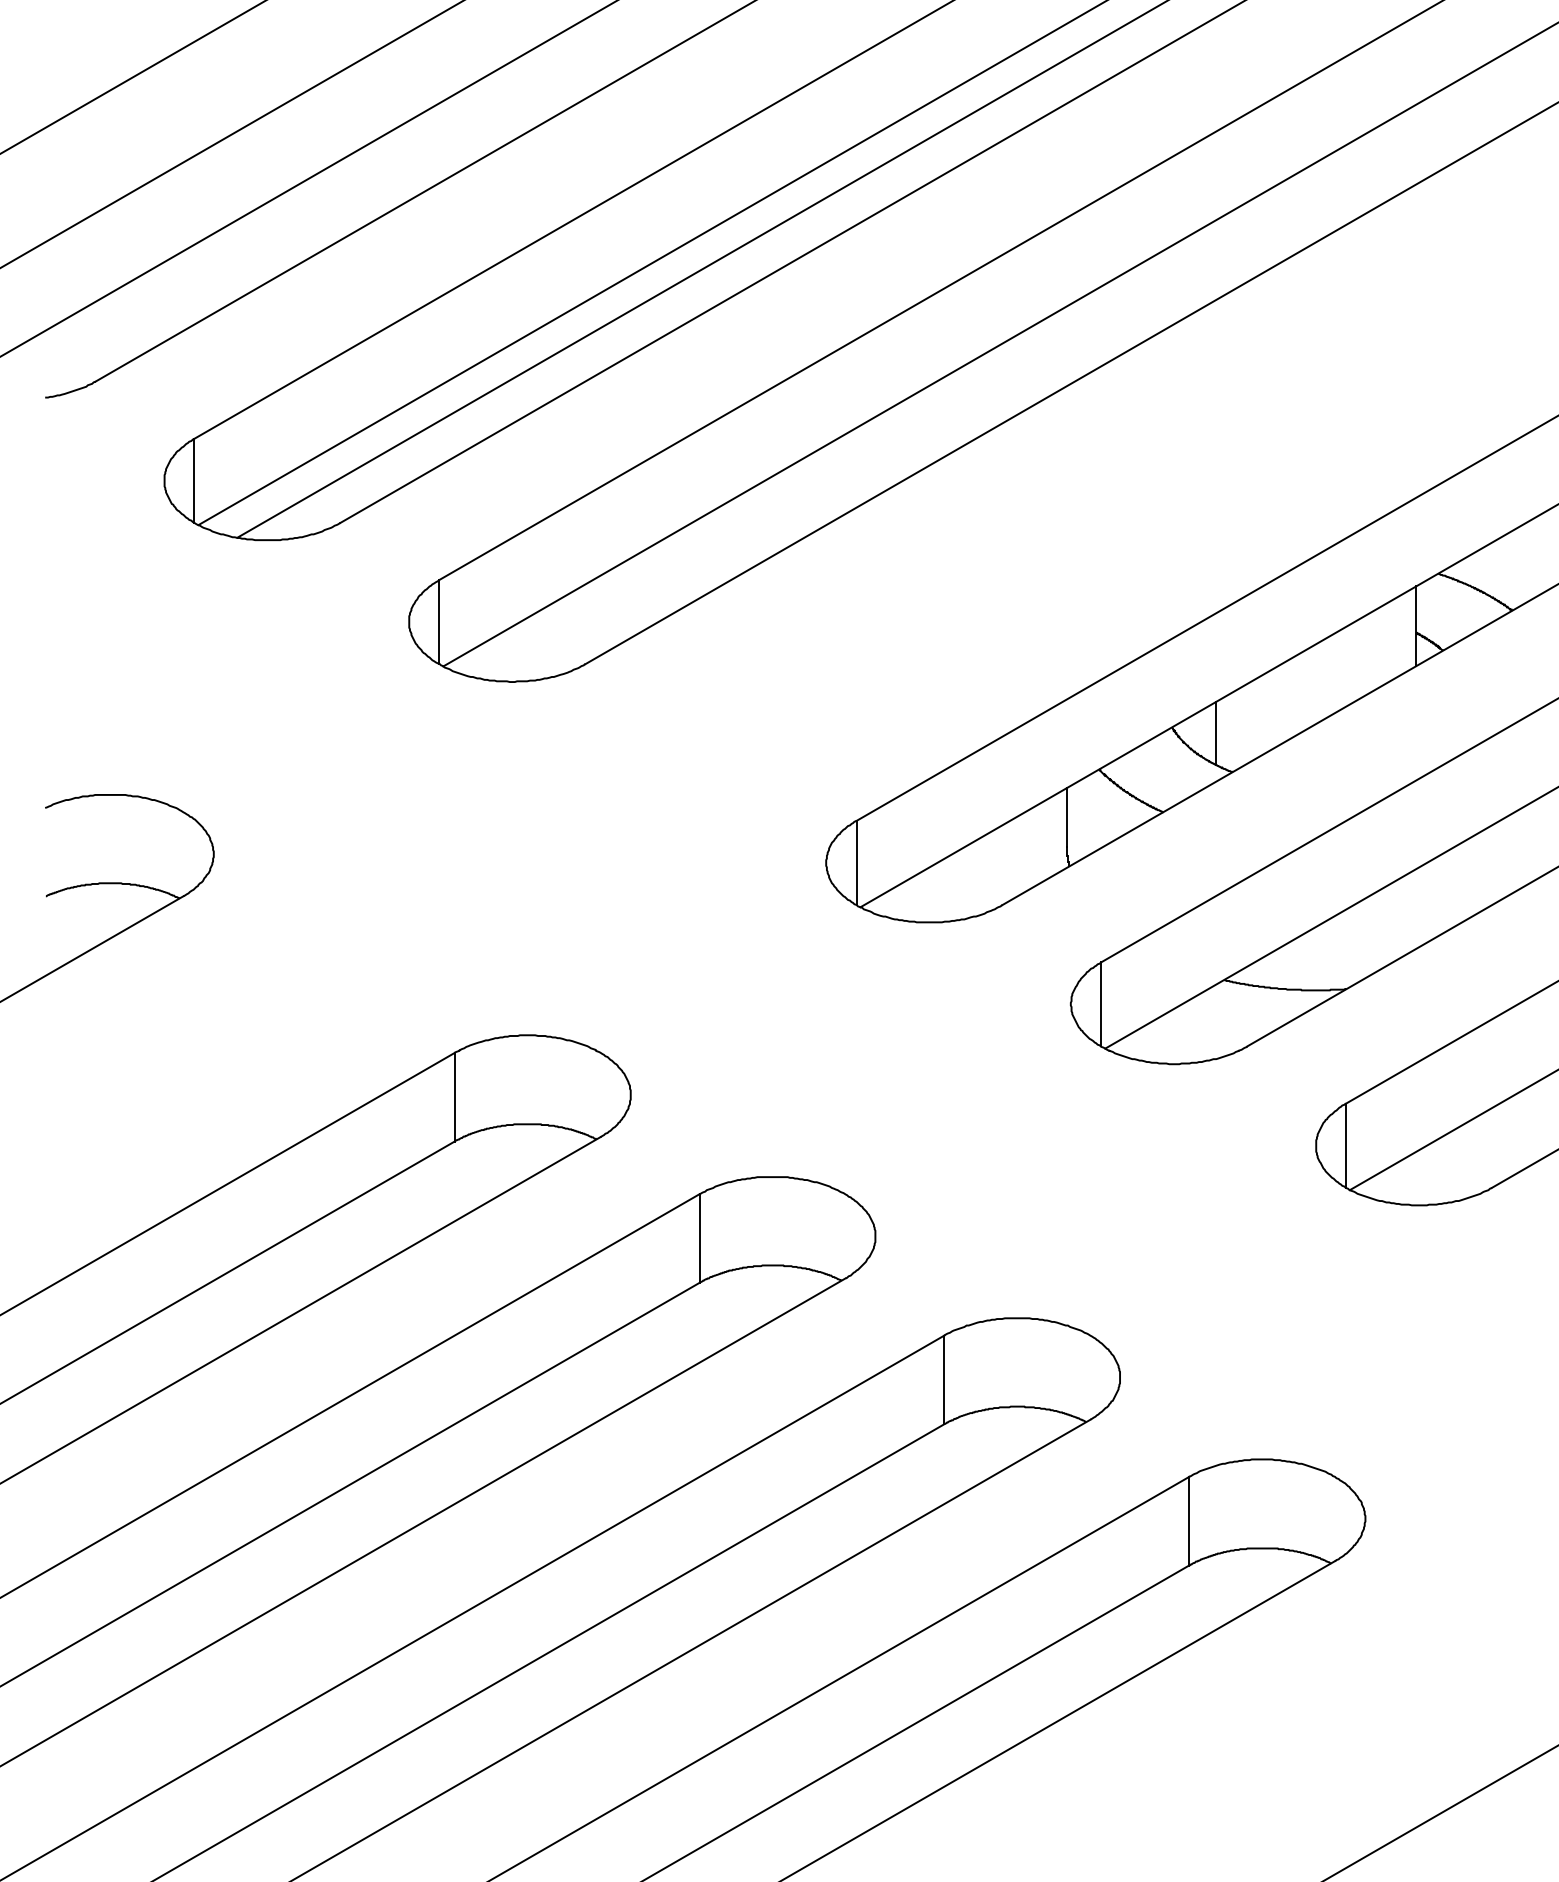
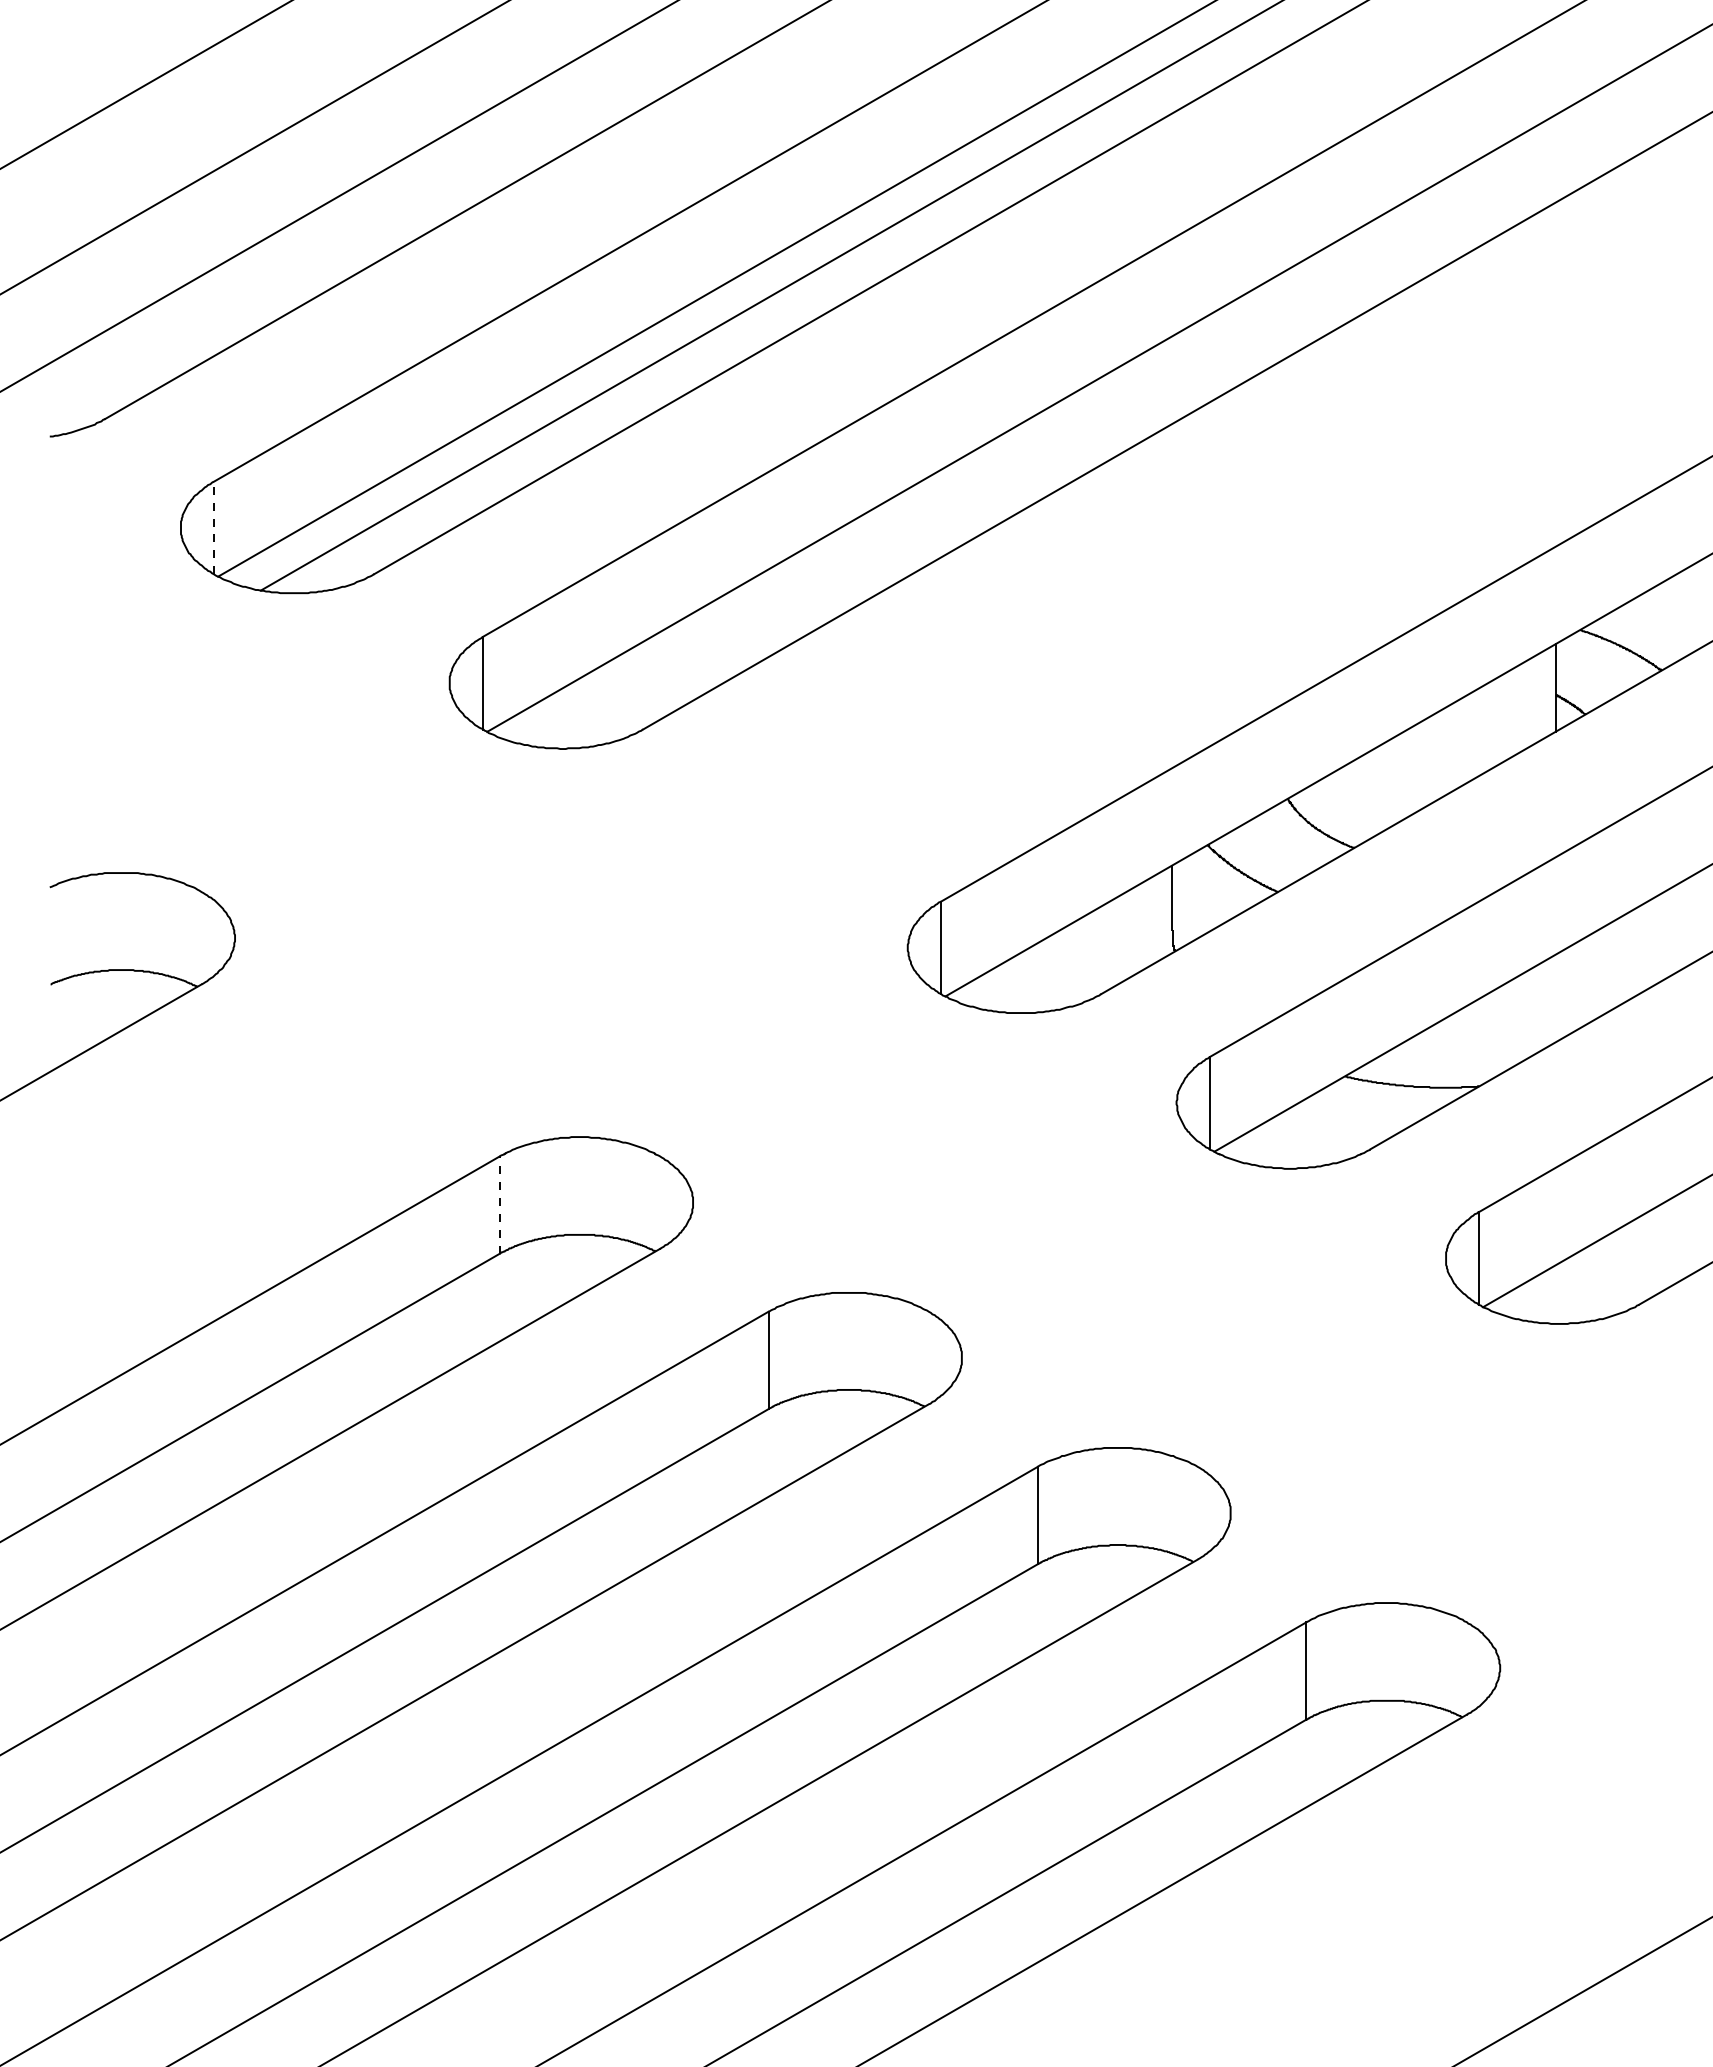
line: (194, 480) -> (213, 527), solid -> dashed
line: (1215, 733) -> (1335, 805), removed
line: (454, 1097) -> (499, 1205), solid -> dashed

